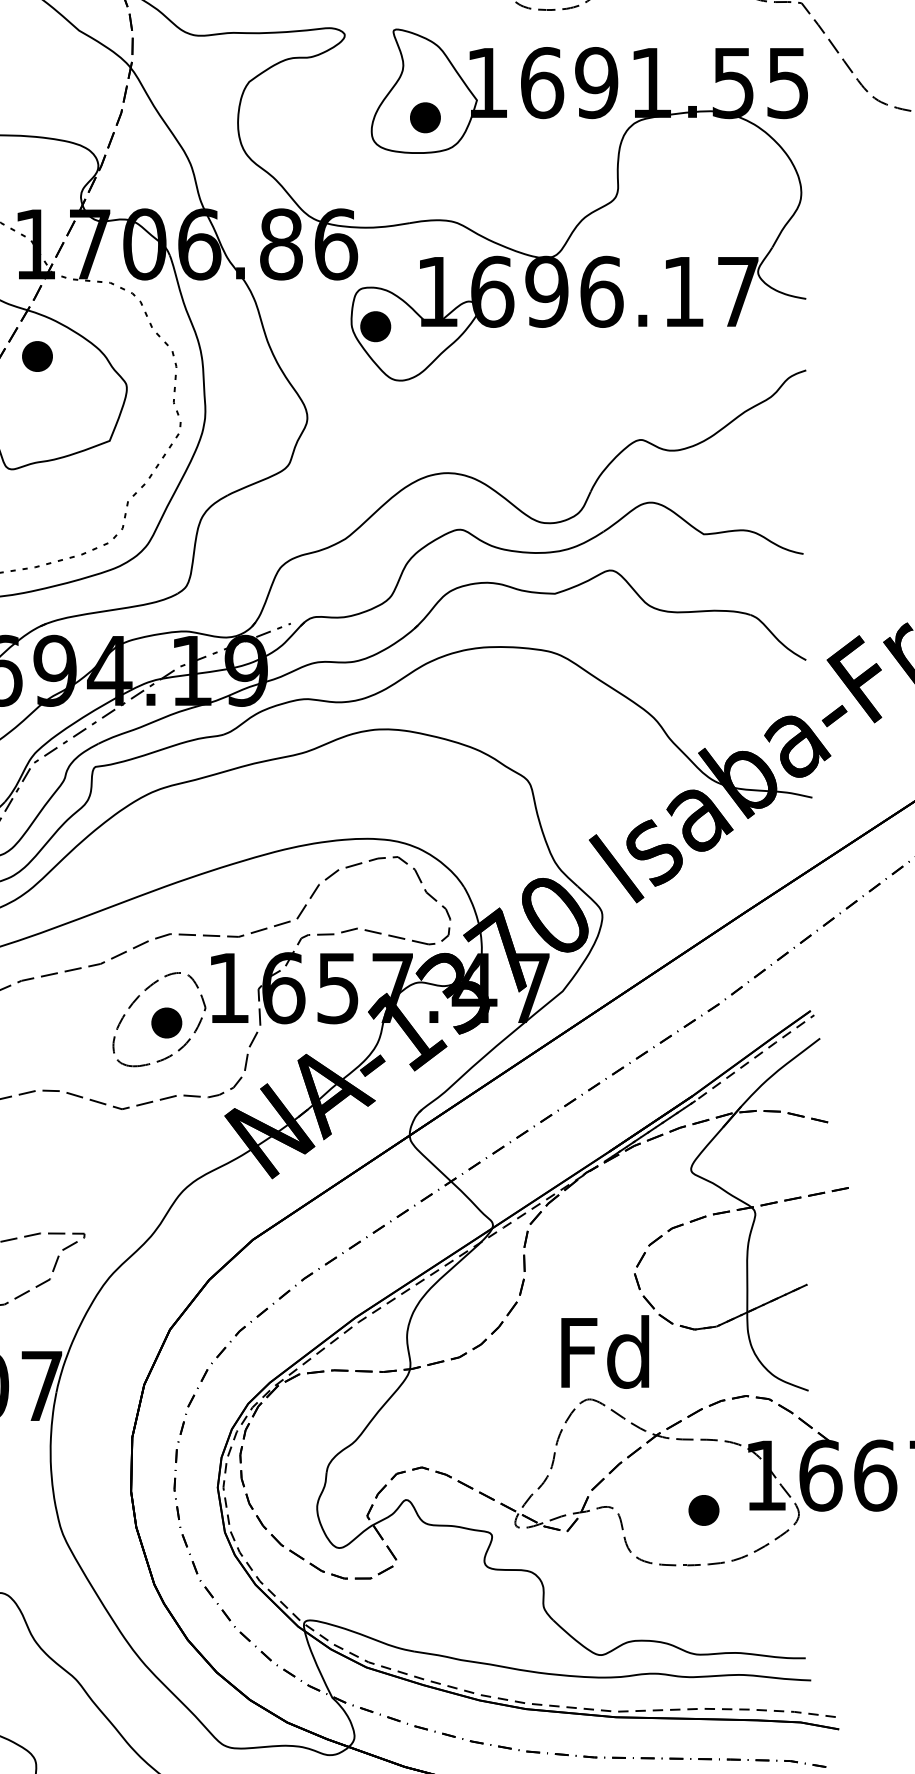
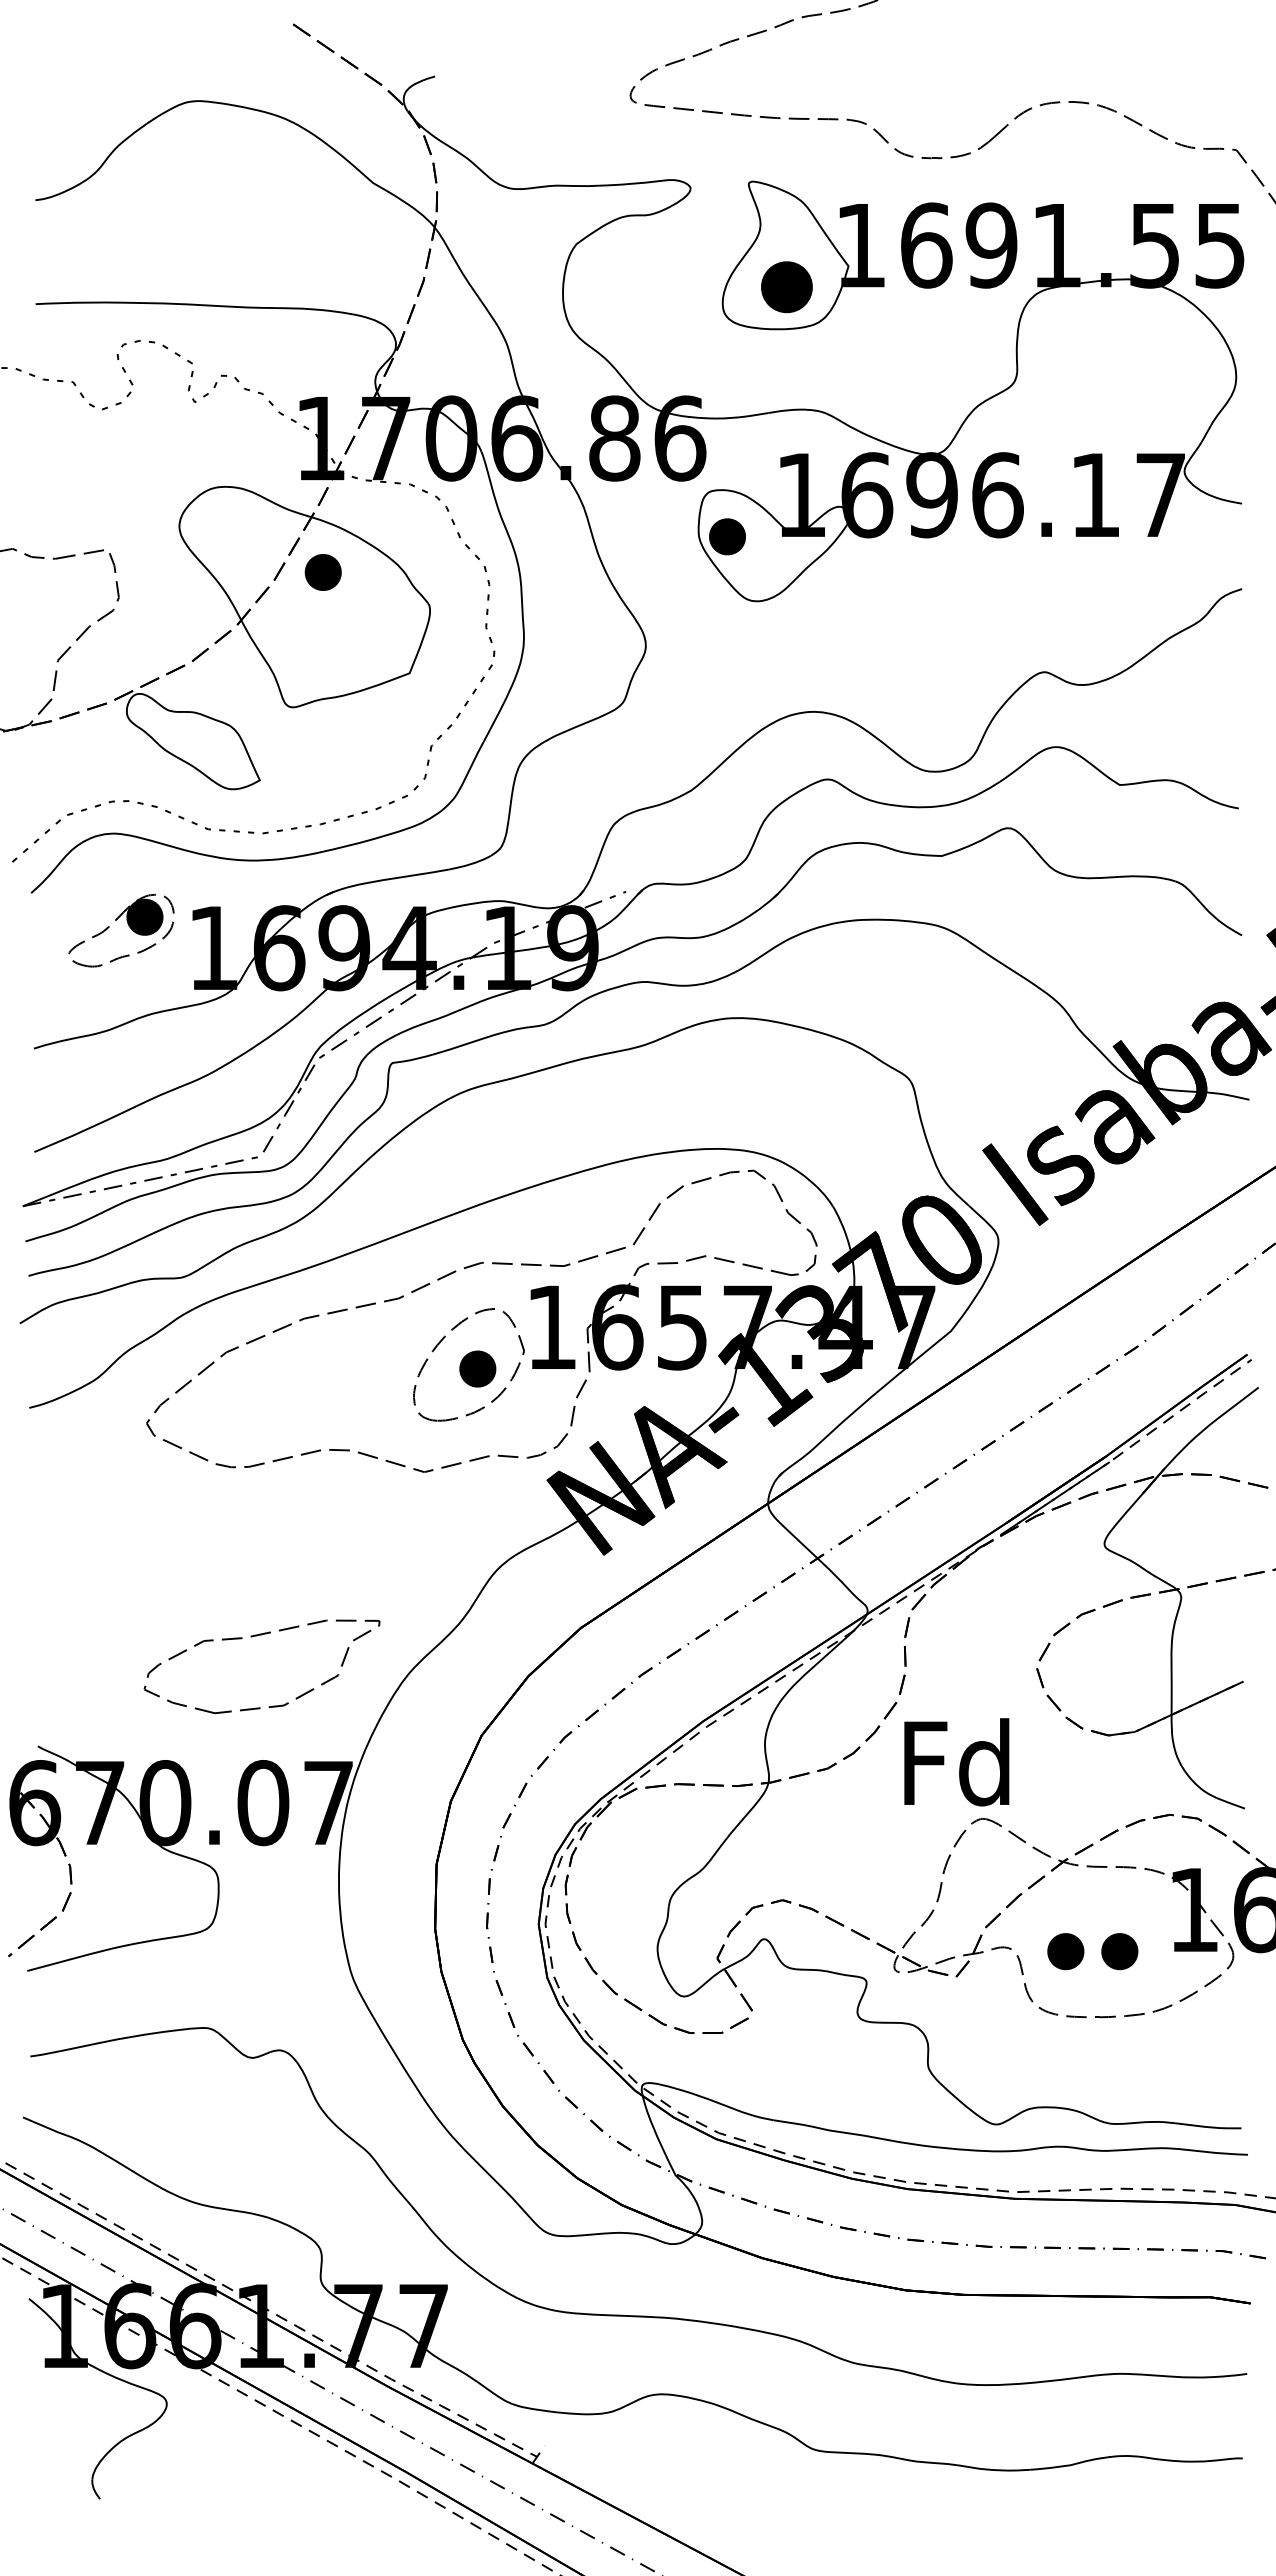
part: (425, 117) -> (786, 286), size x1.4
text: (604, 1352) -> (956, 1762), moved
part: (658, 1510) -> (1065, 1951), added

